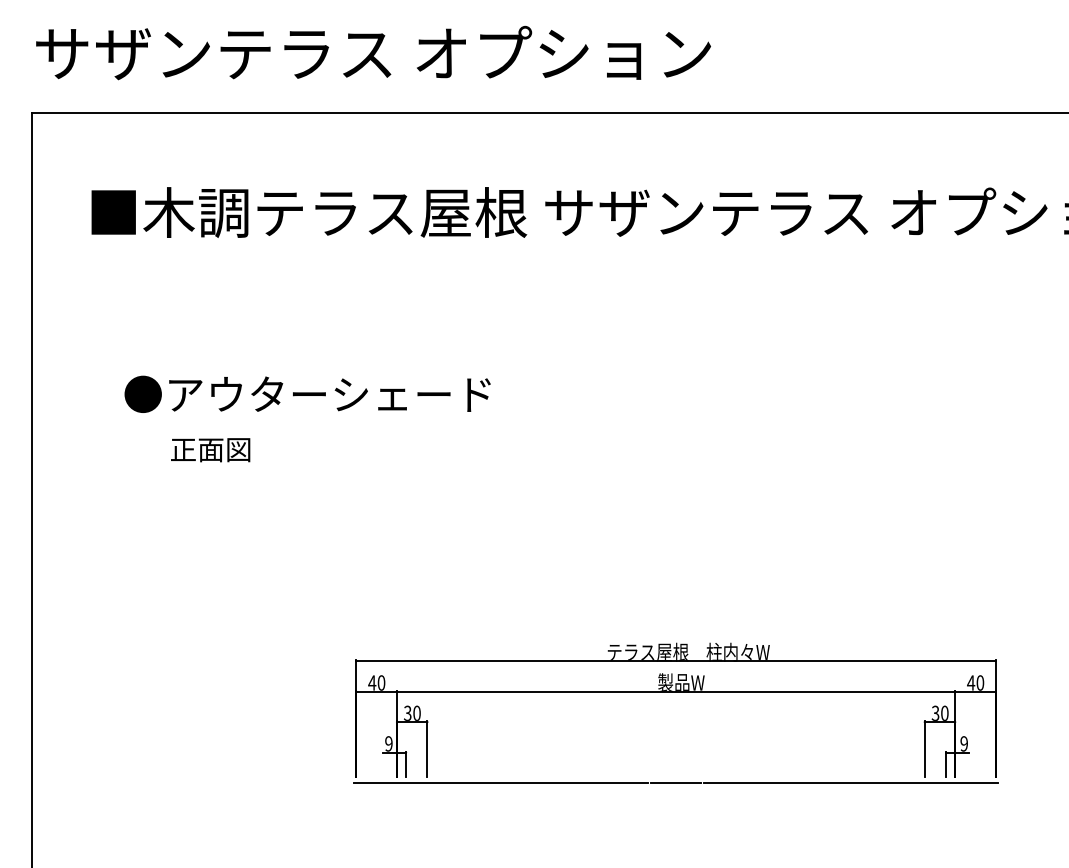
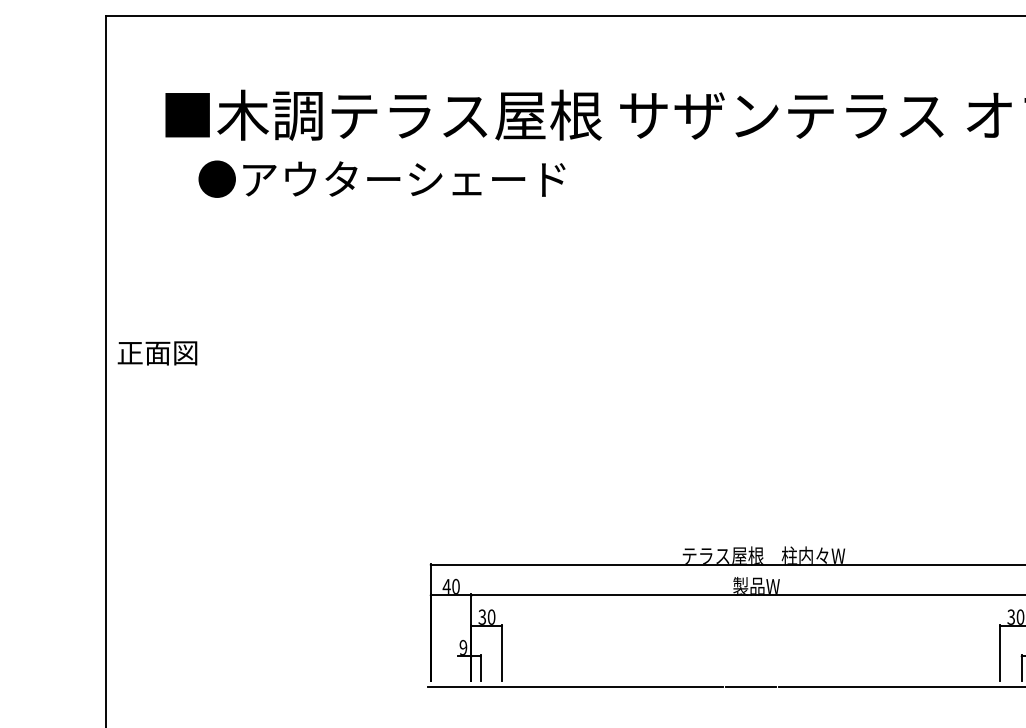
text: (307, 393) -> (381, 178), moved
text: (210, 450) -> (157, 353), moved

